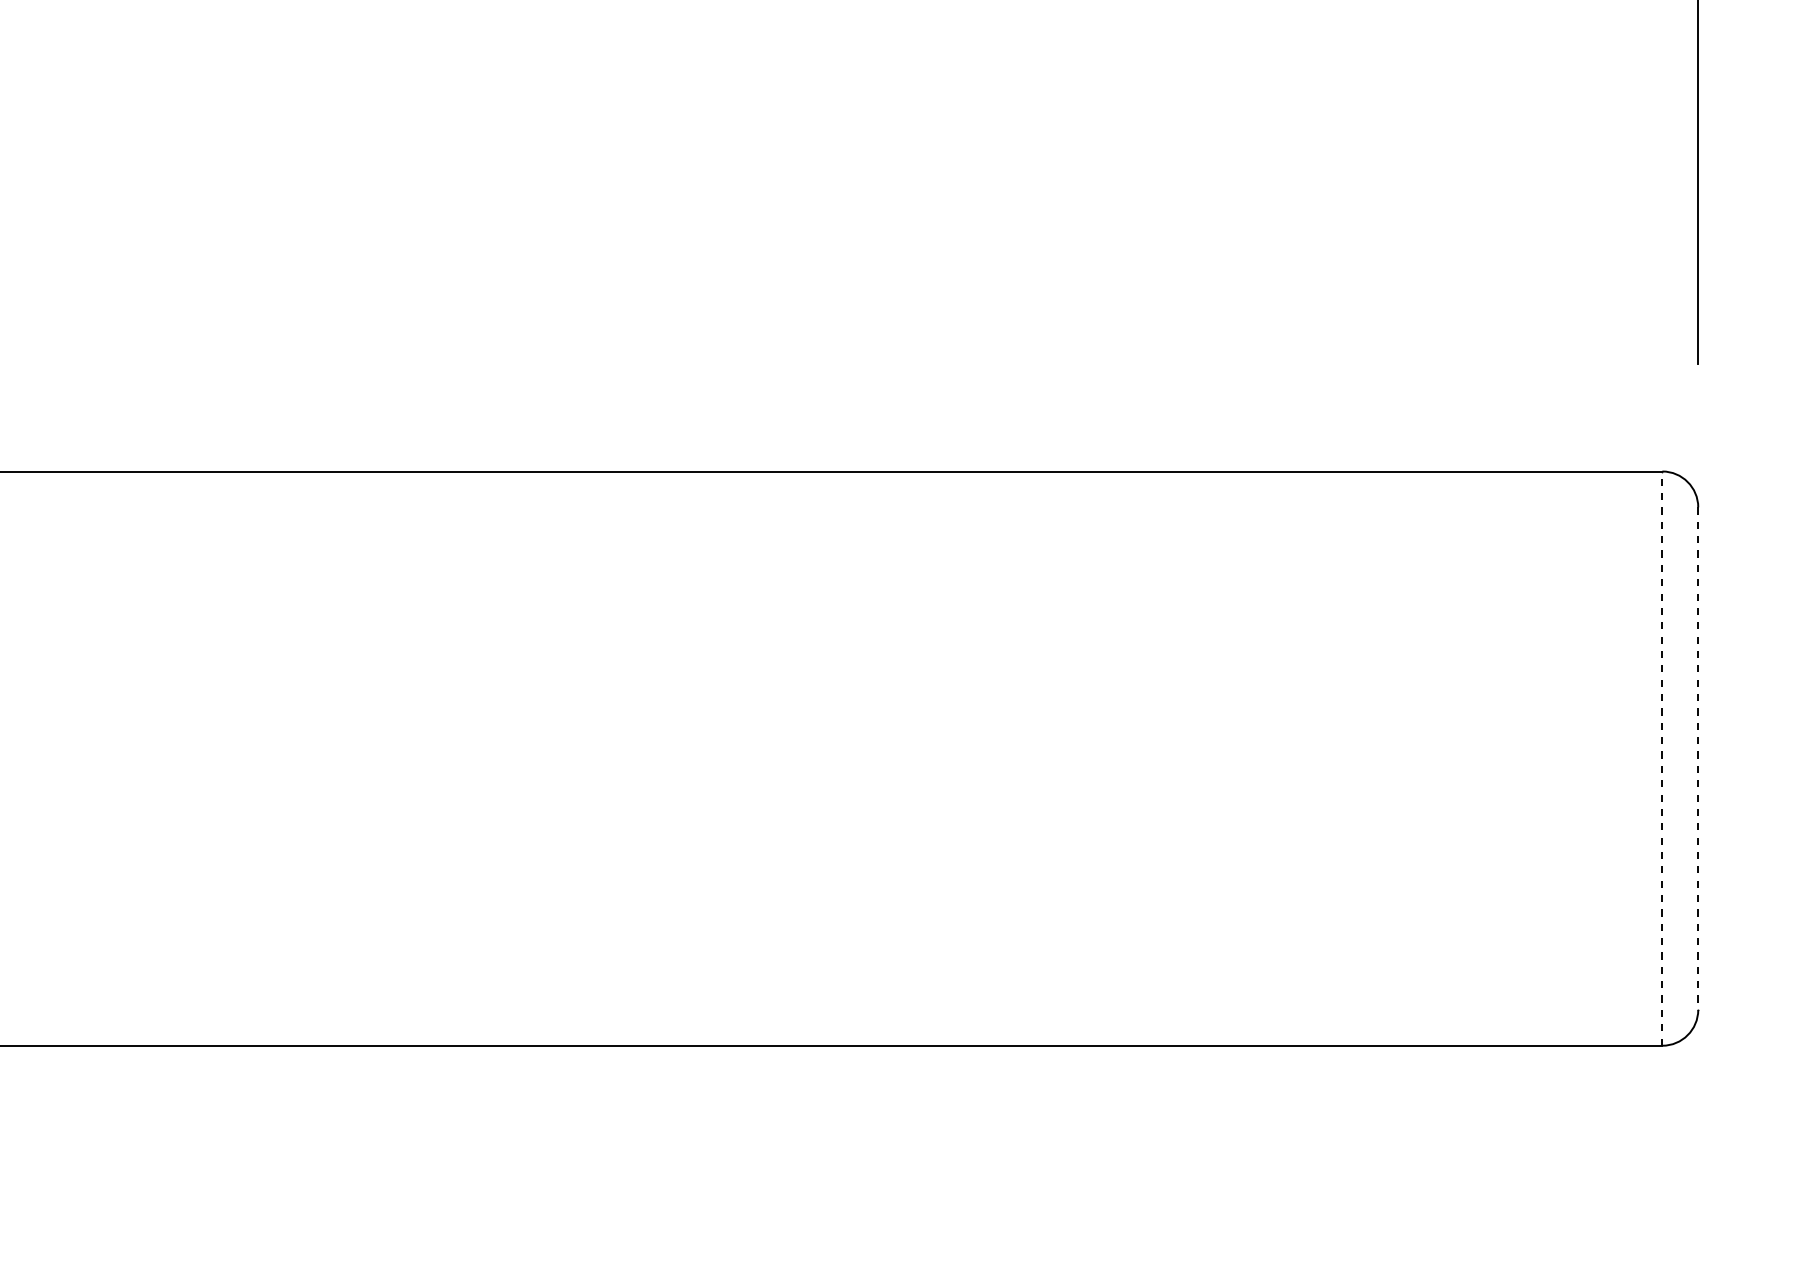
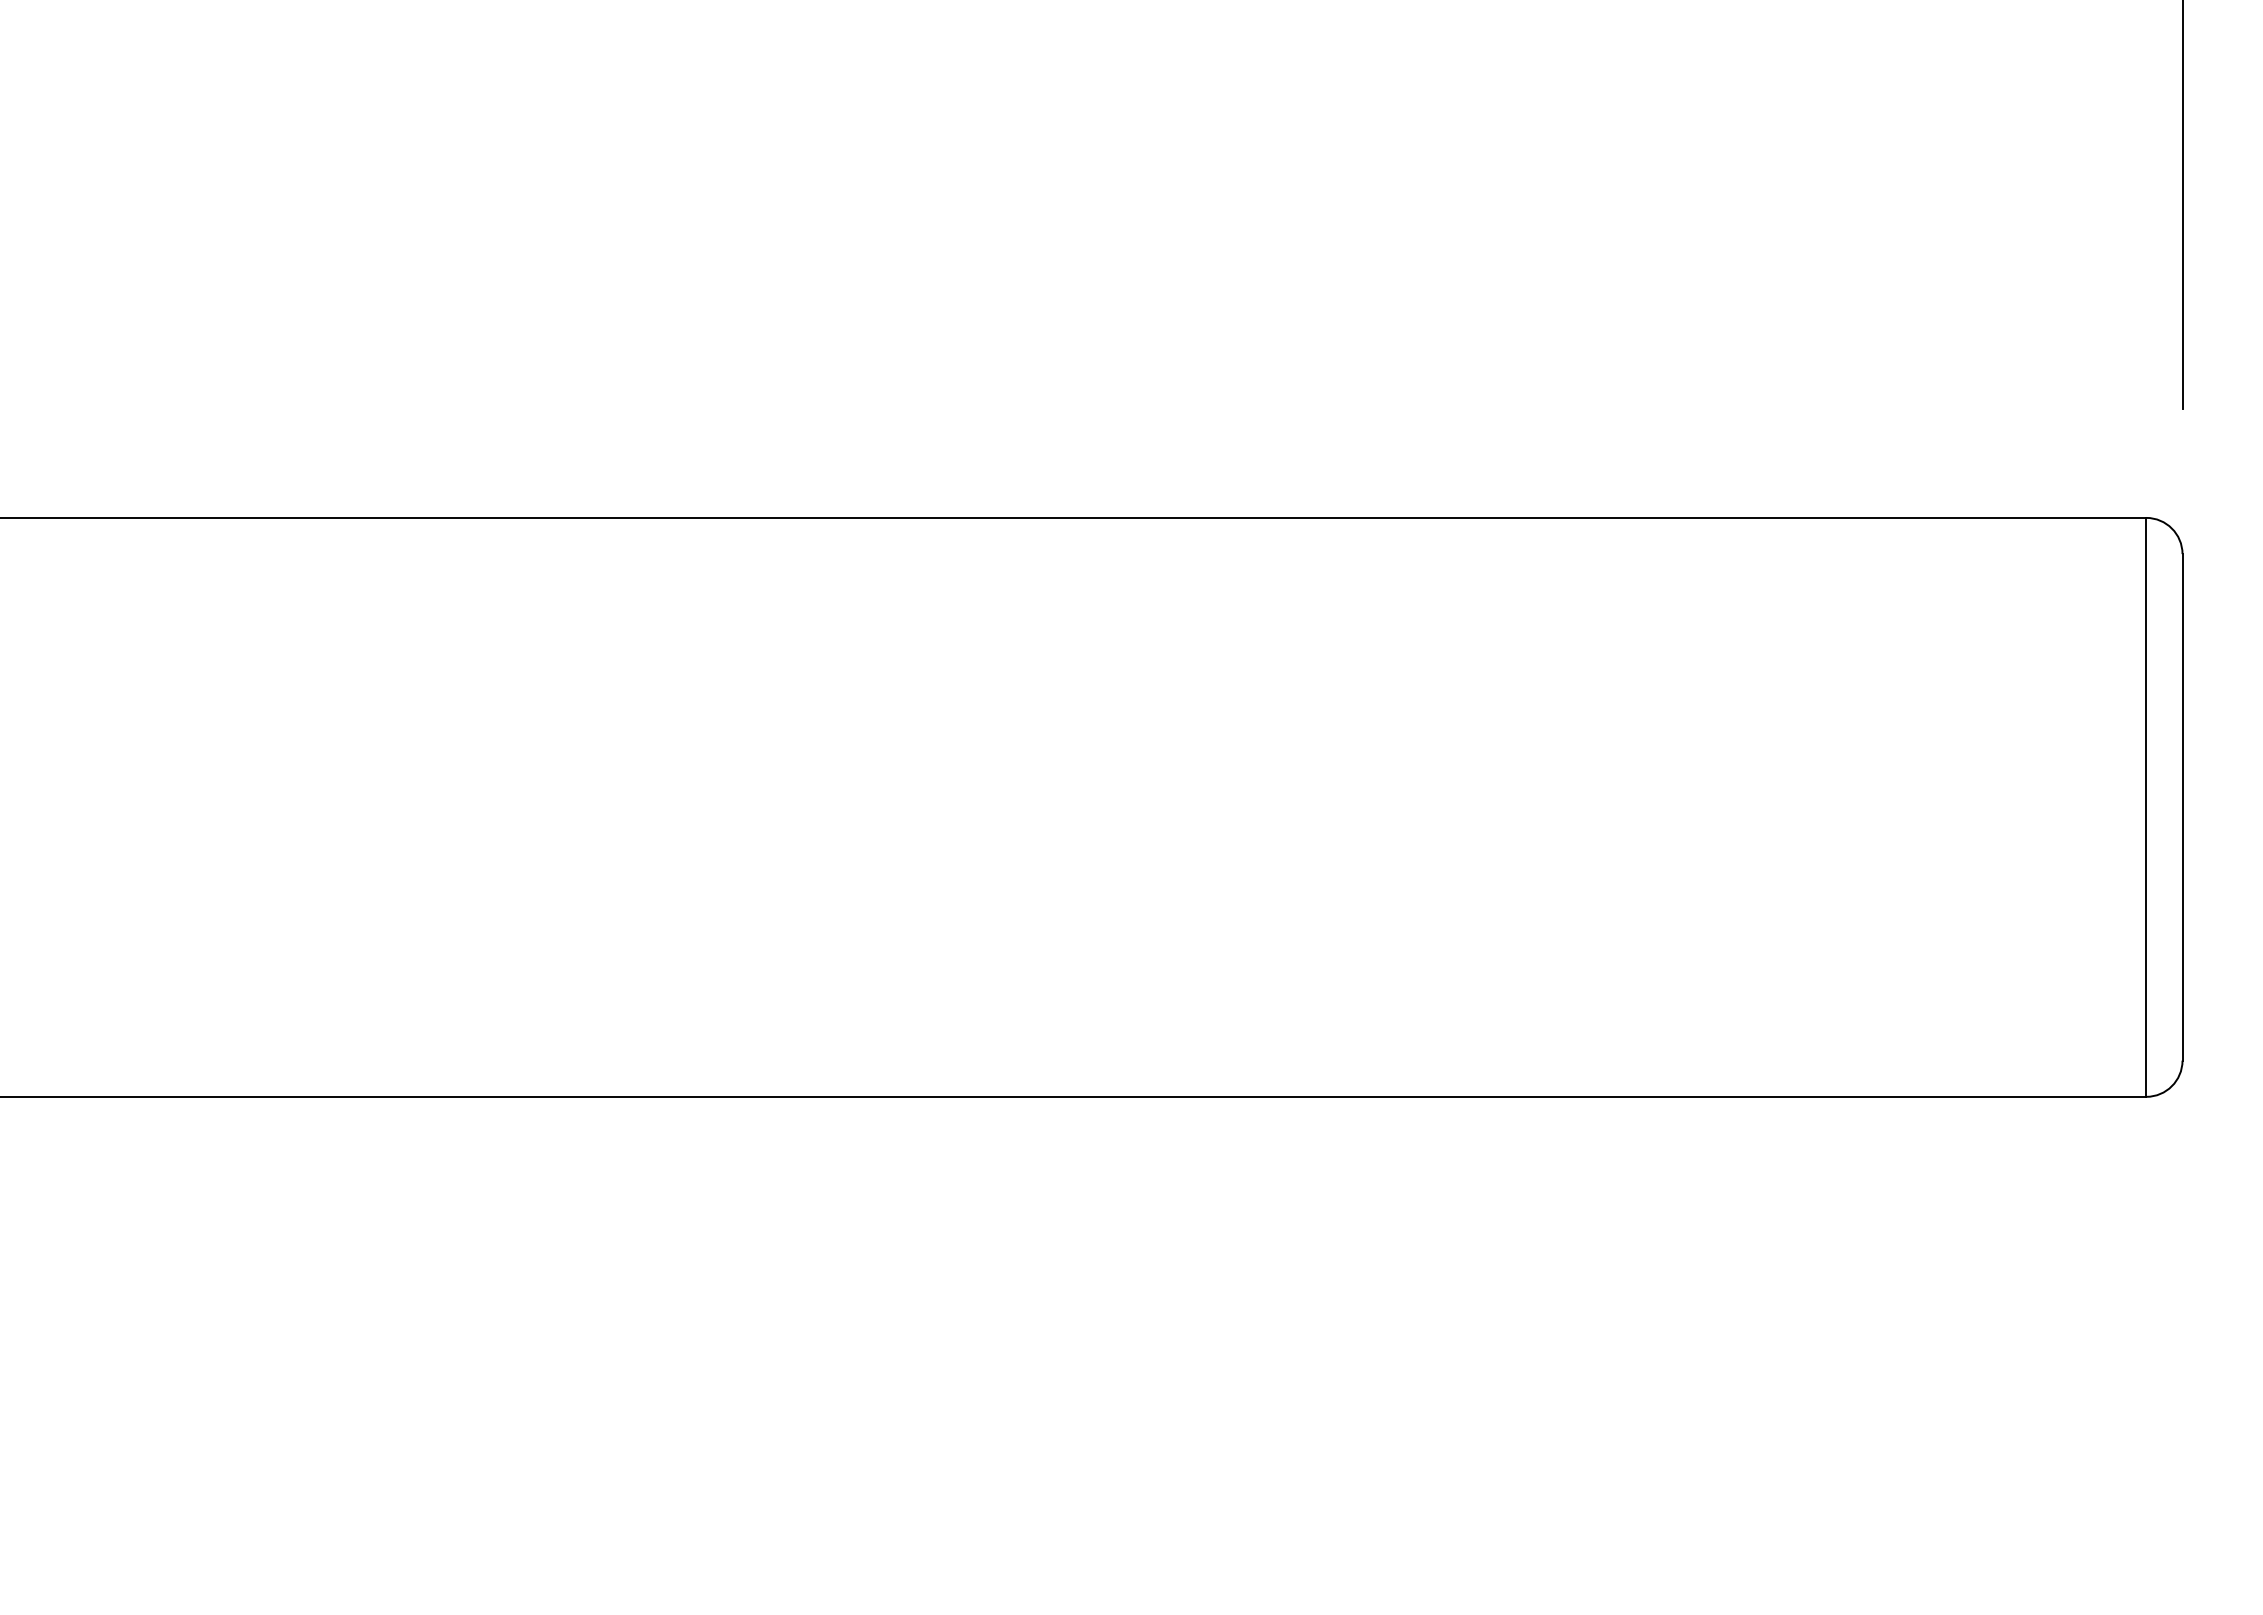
line: (1662, 757) -> (2146, 806), dashed -> solid
line: (1698, 758) -> (2182, 807), dashed -> solid

